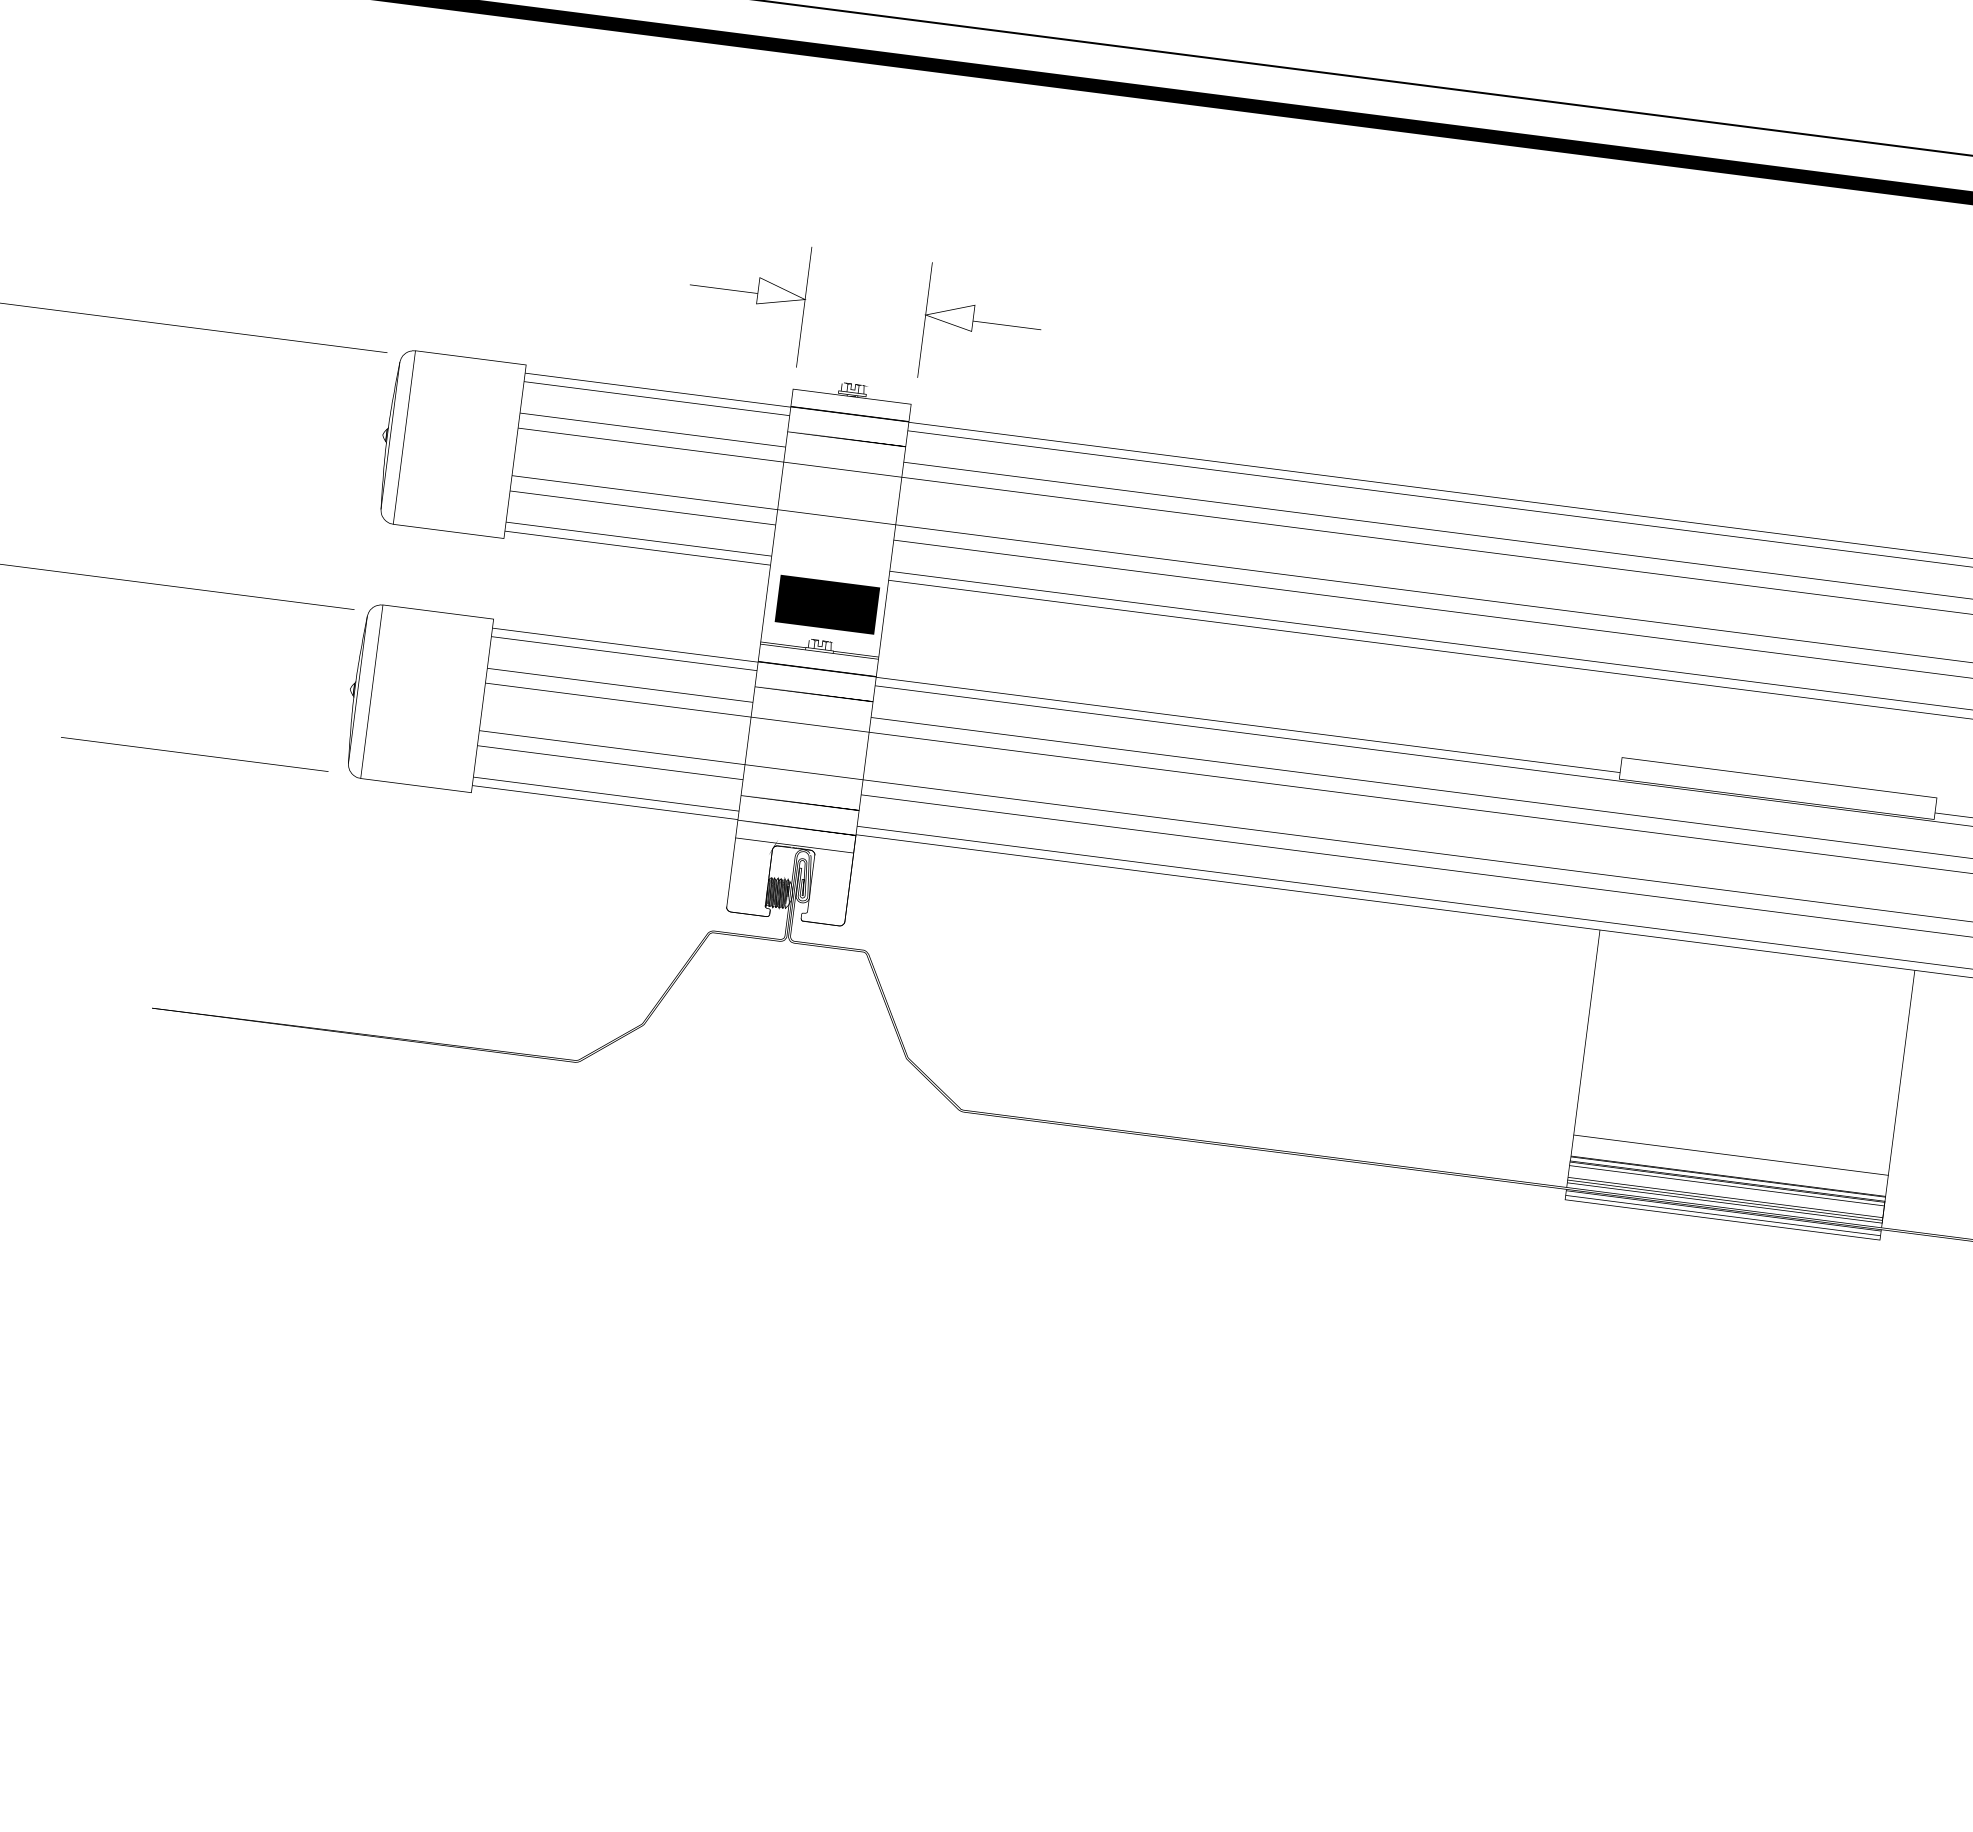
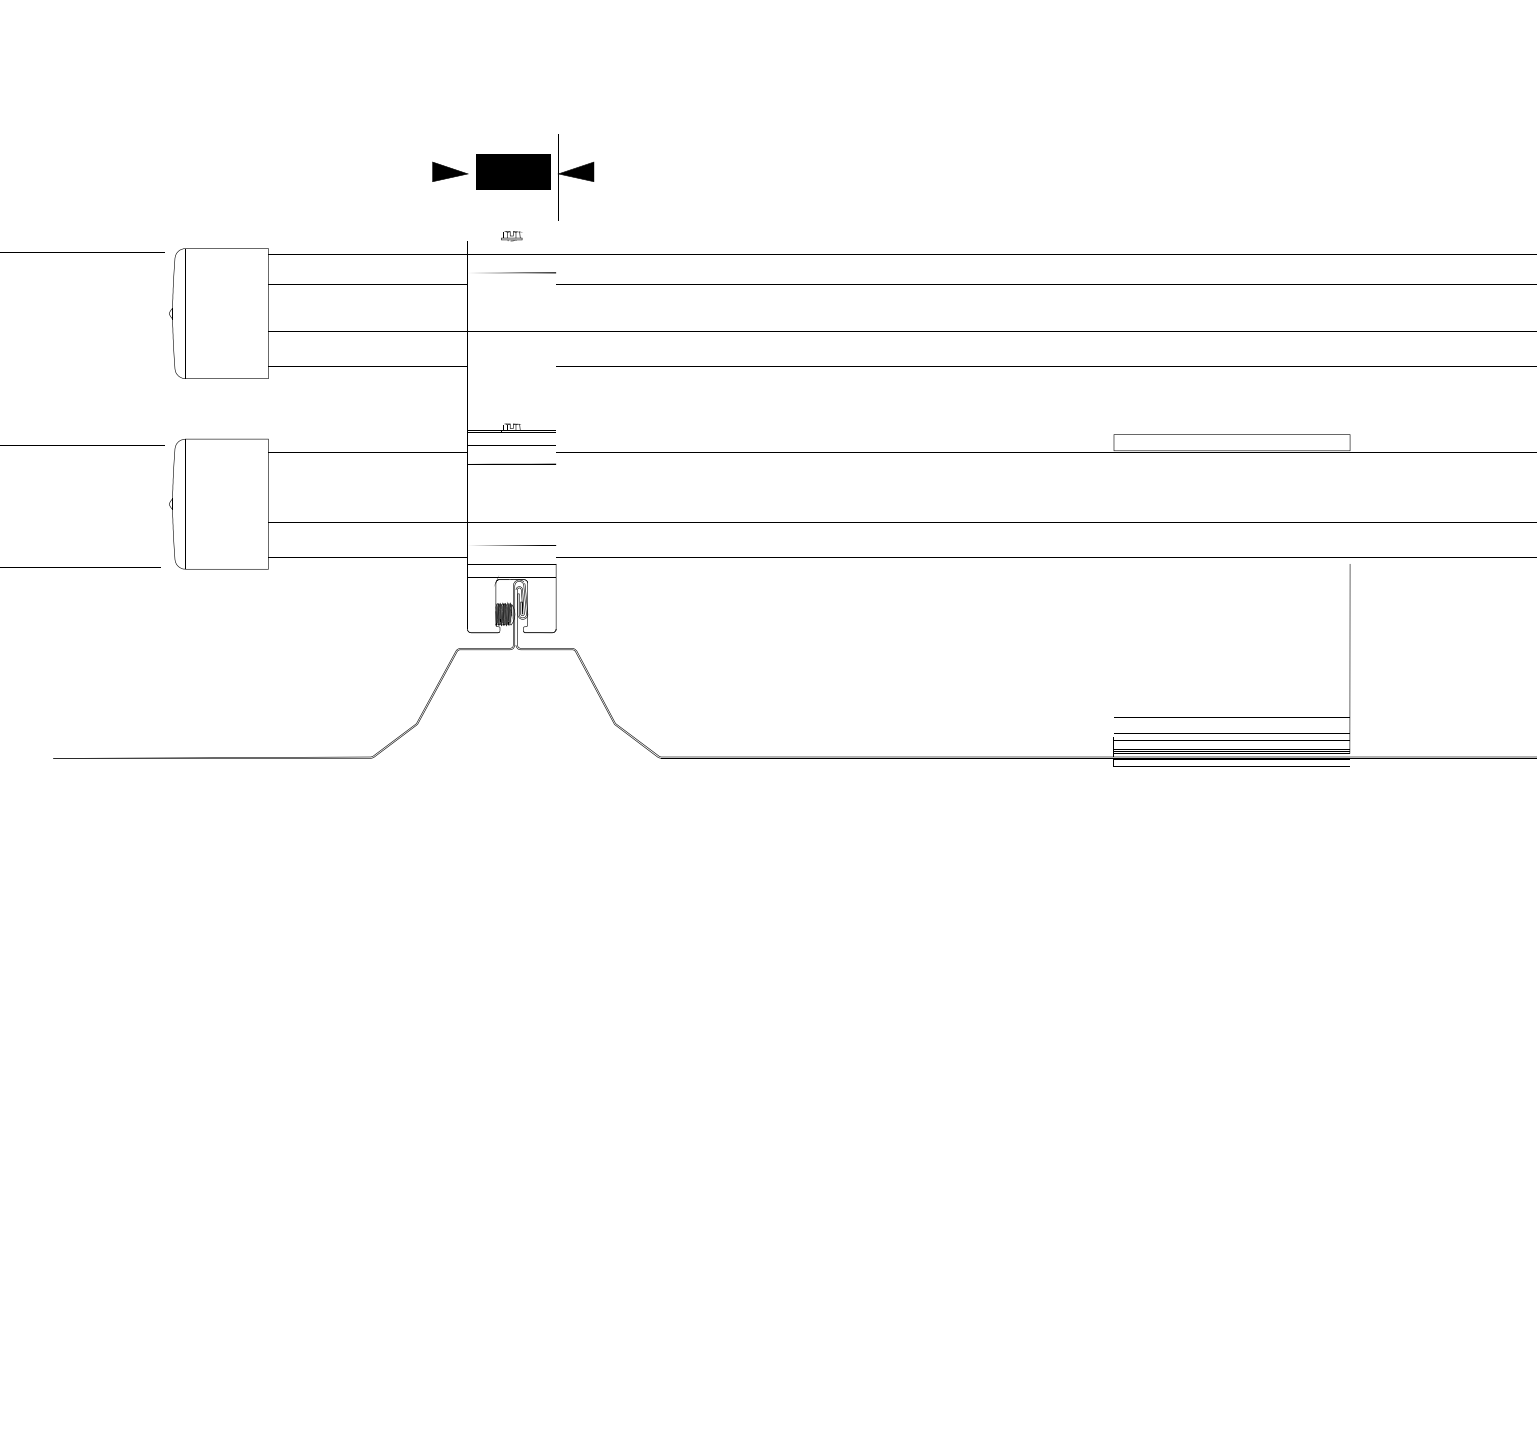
fill: (782, 293) -> (450, 171), added
fill: (950, 314) -> (576, 171), added
text: (827, 604) -> (513, 171), moved

